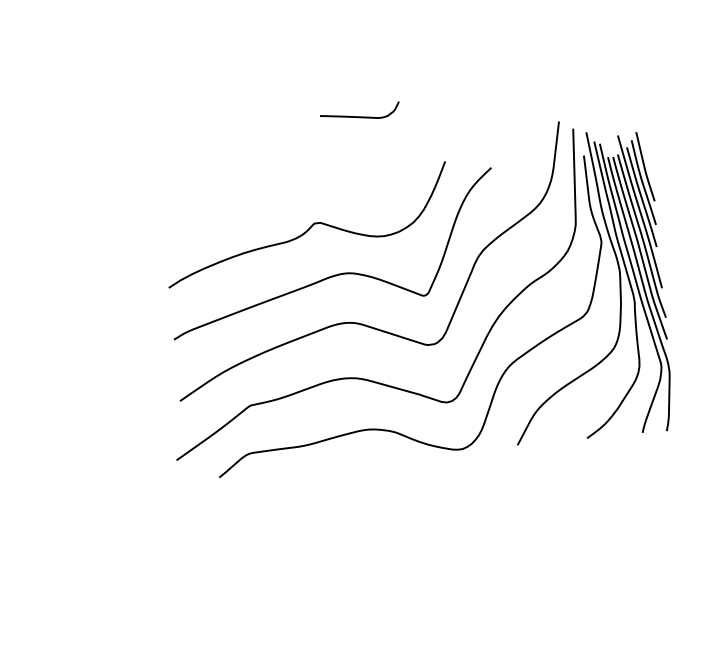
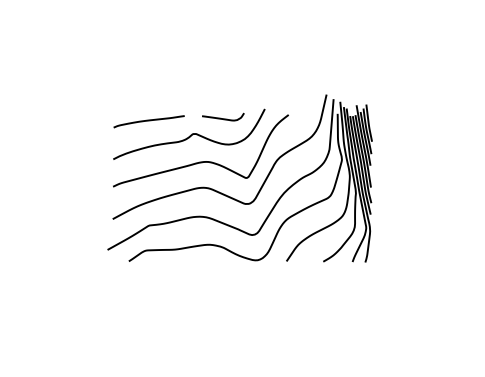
curve: (361, 115) -> (223, 118), moved
curve: (227, 208) -> (148, 121), added

